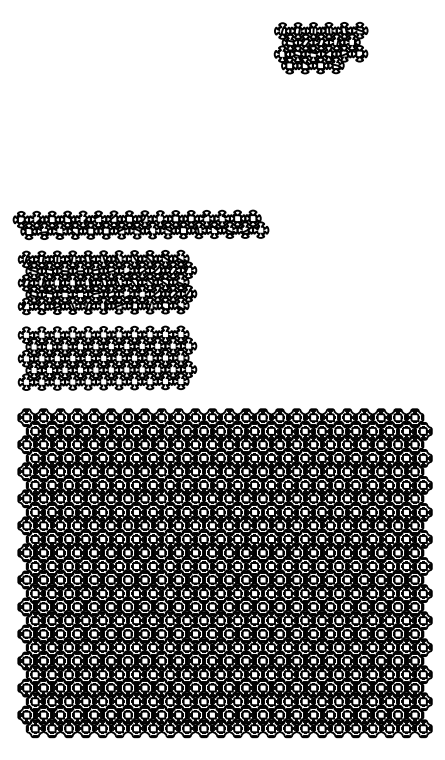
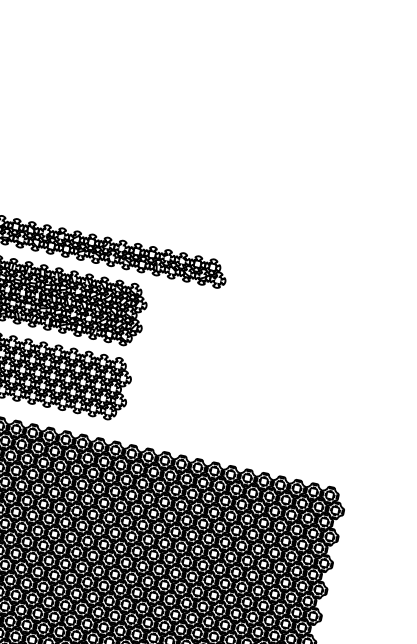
part: (320, 47) -> (313, 113), removed

